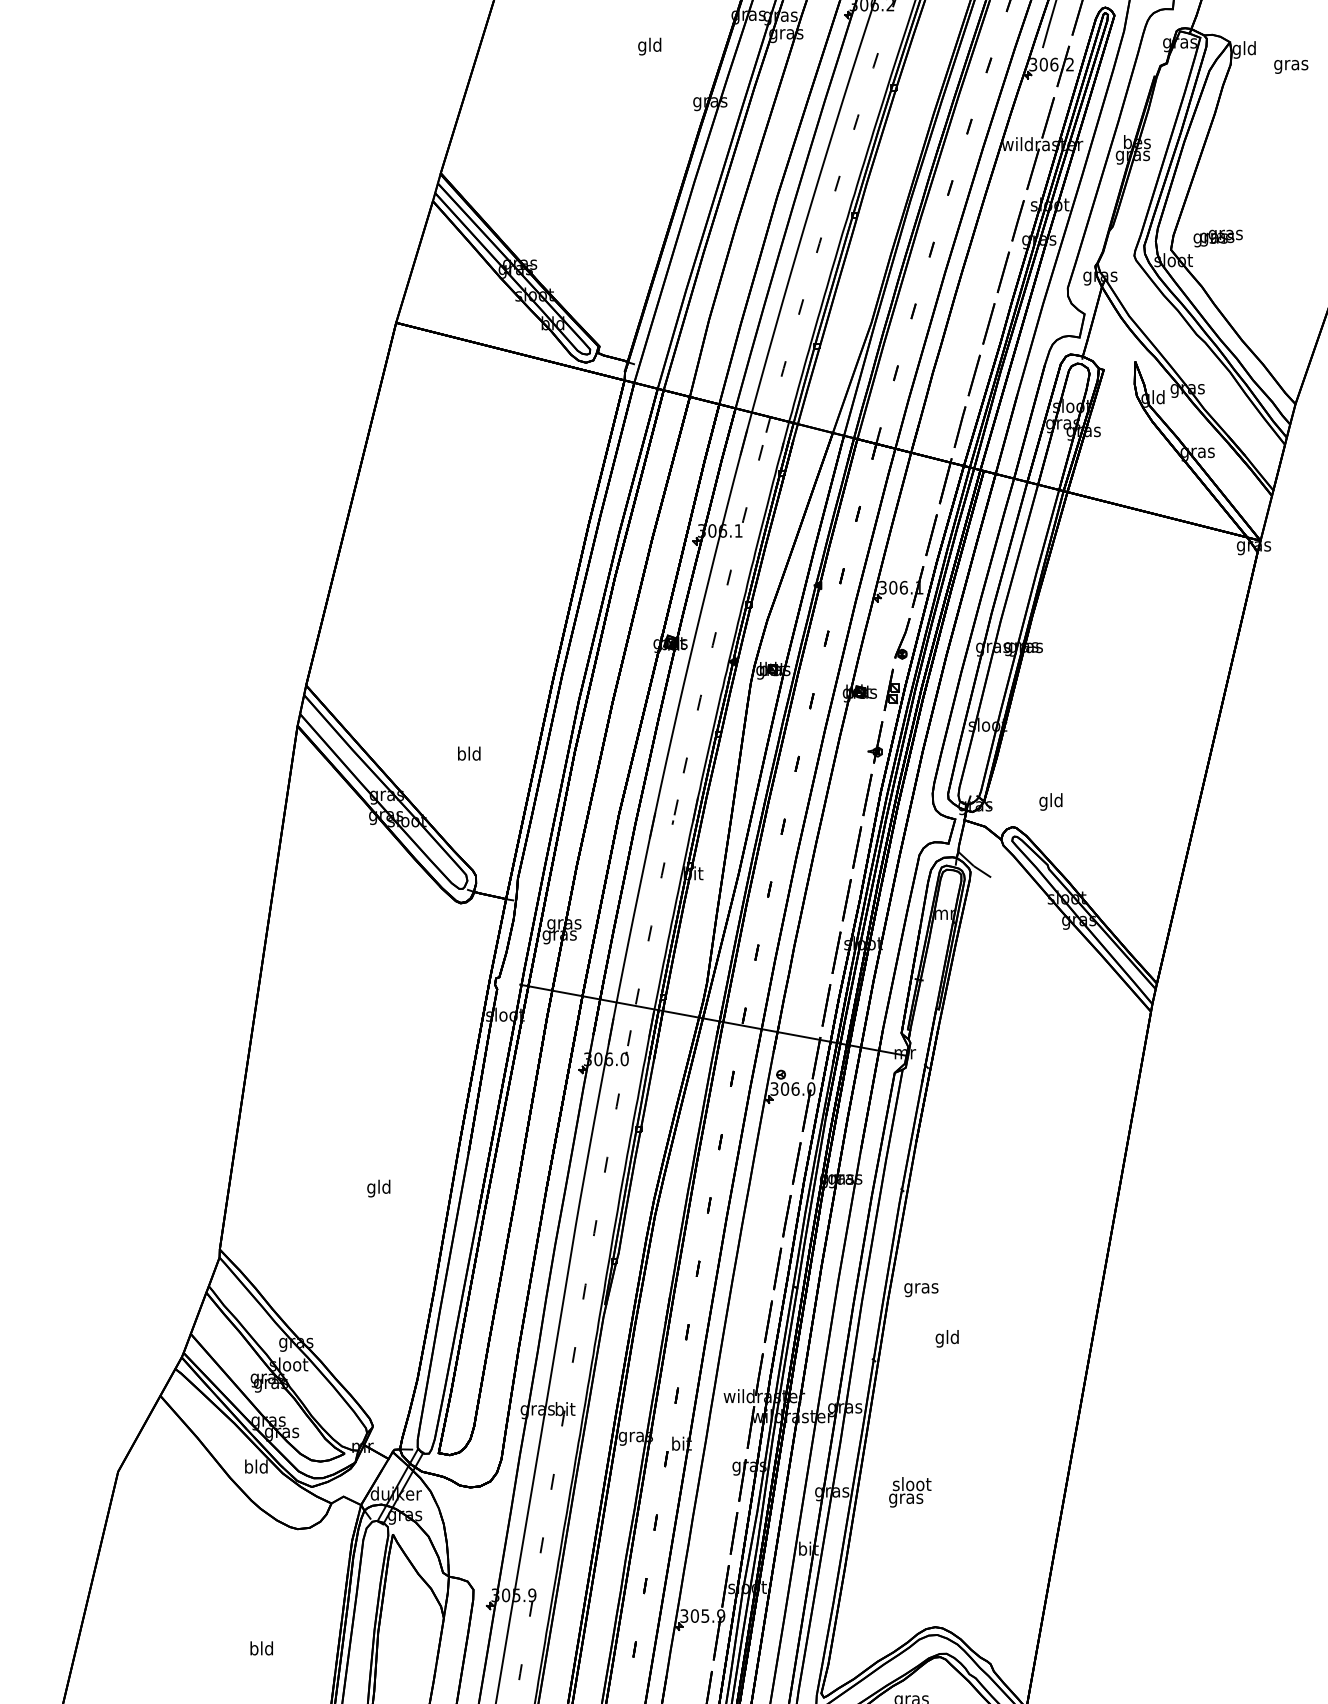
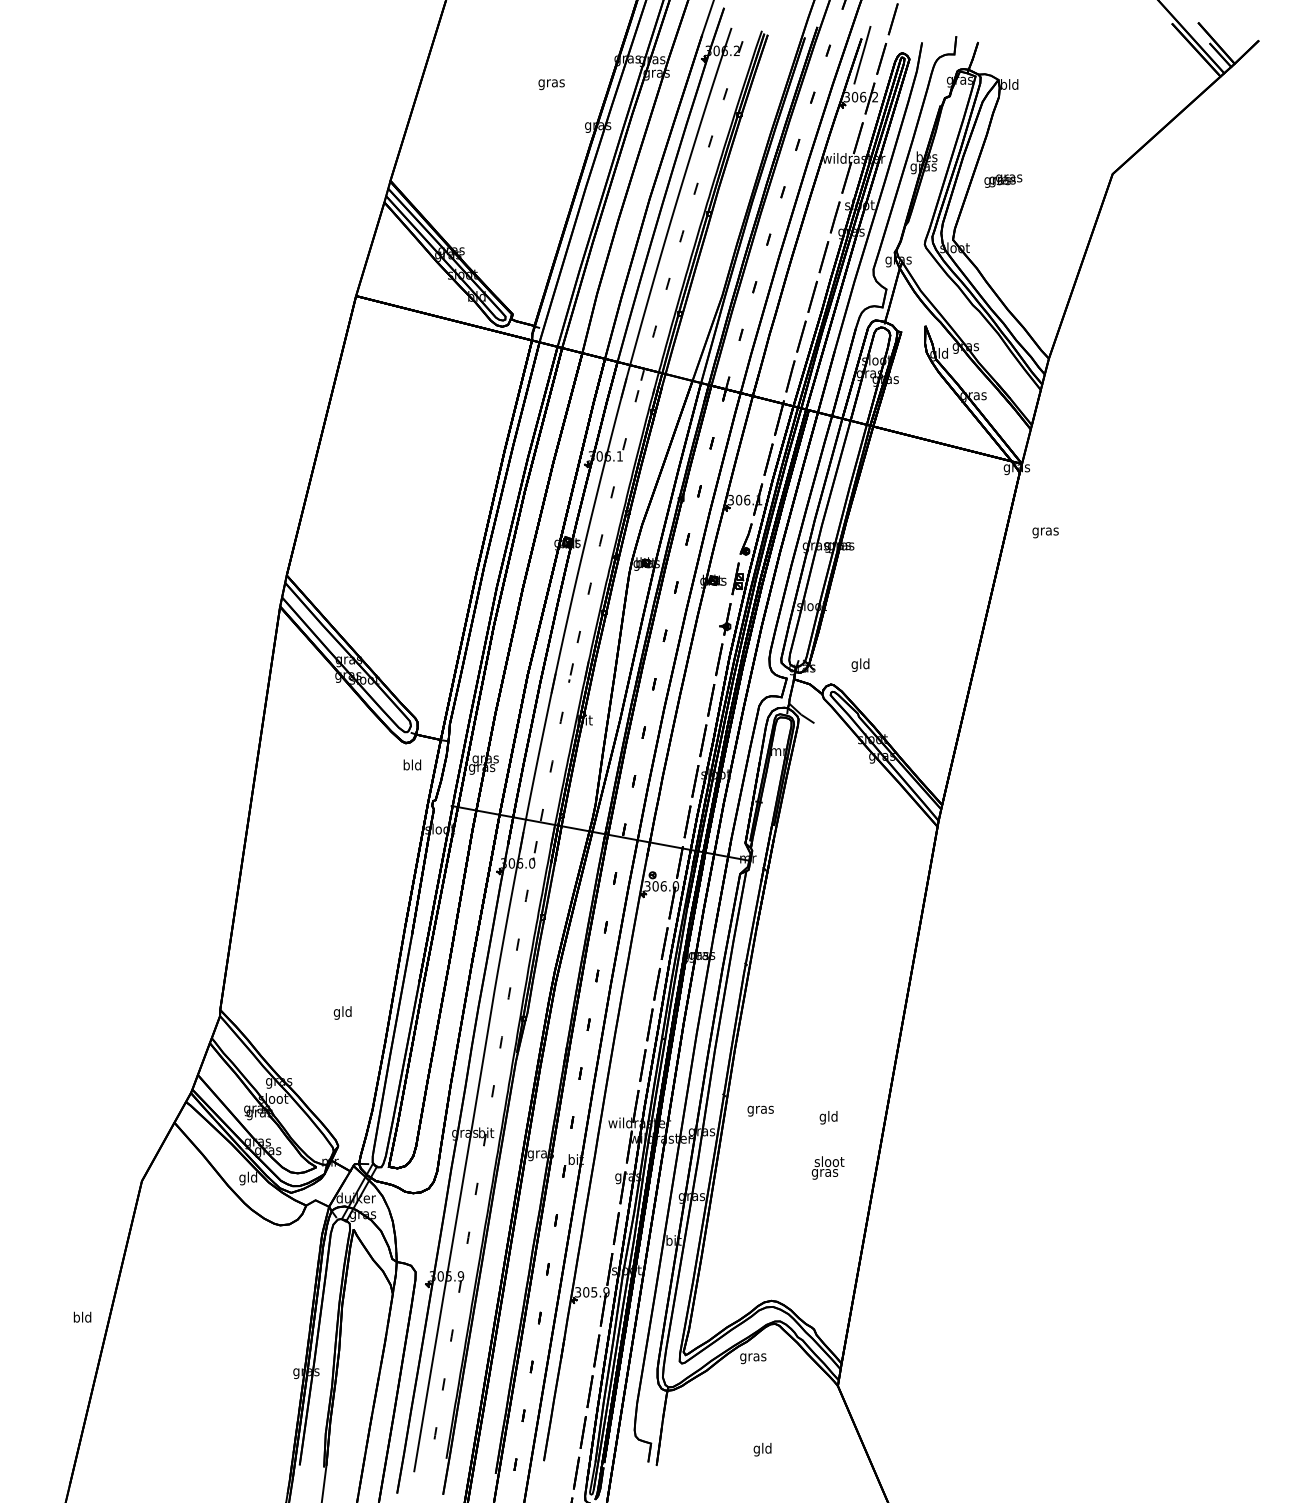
text: (649, 46) -> (551, 83), gld -> gras
text: (1236, 49) -> (1003, 85), gld -> bld
text: (1291, 66) -> (1045, 532), moved
text: (1218, 237) -> (1003, 180), moved
text: (469, 753) -> (412, 764), moved
text: (378, 1187) -> (342, 1012), moved
text: (921, 1289) -> (760, 1110), moved
text: (947, 1338) -> (828, 1117), moved
text: (248, 1468) -> (242, 1178), bld -> gld
text: (909, 1491) -> (827, 1167), moved
text: (261, 1647) -> (82, 1316), moved

